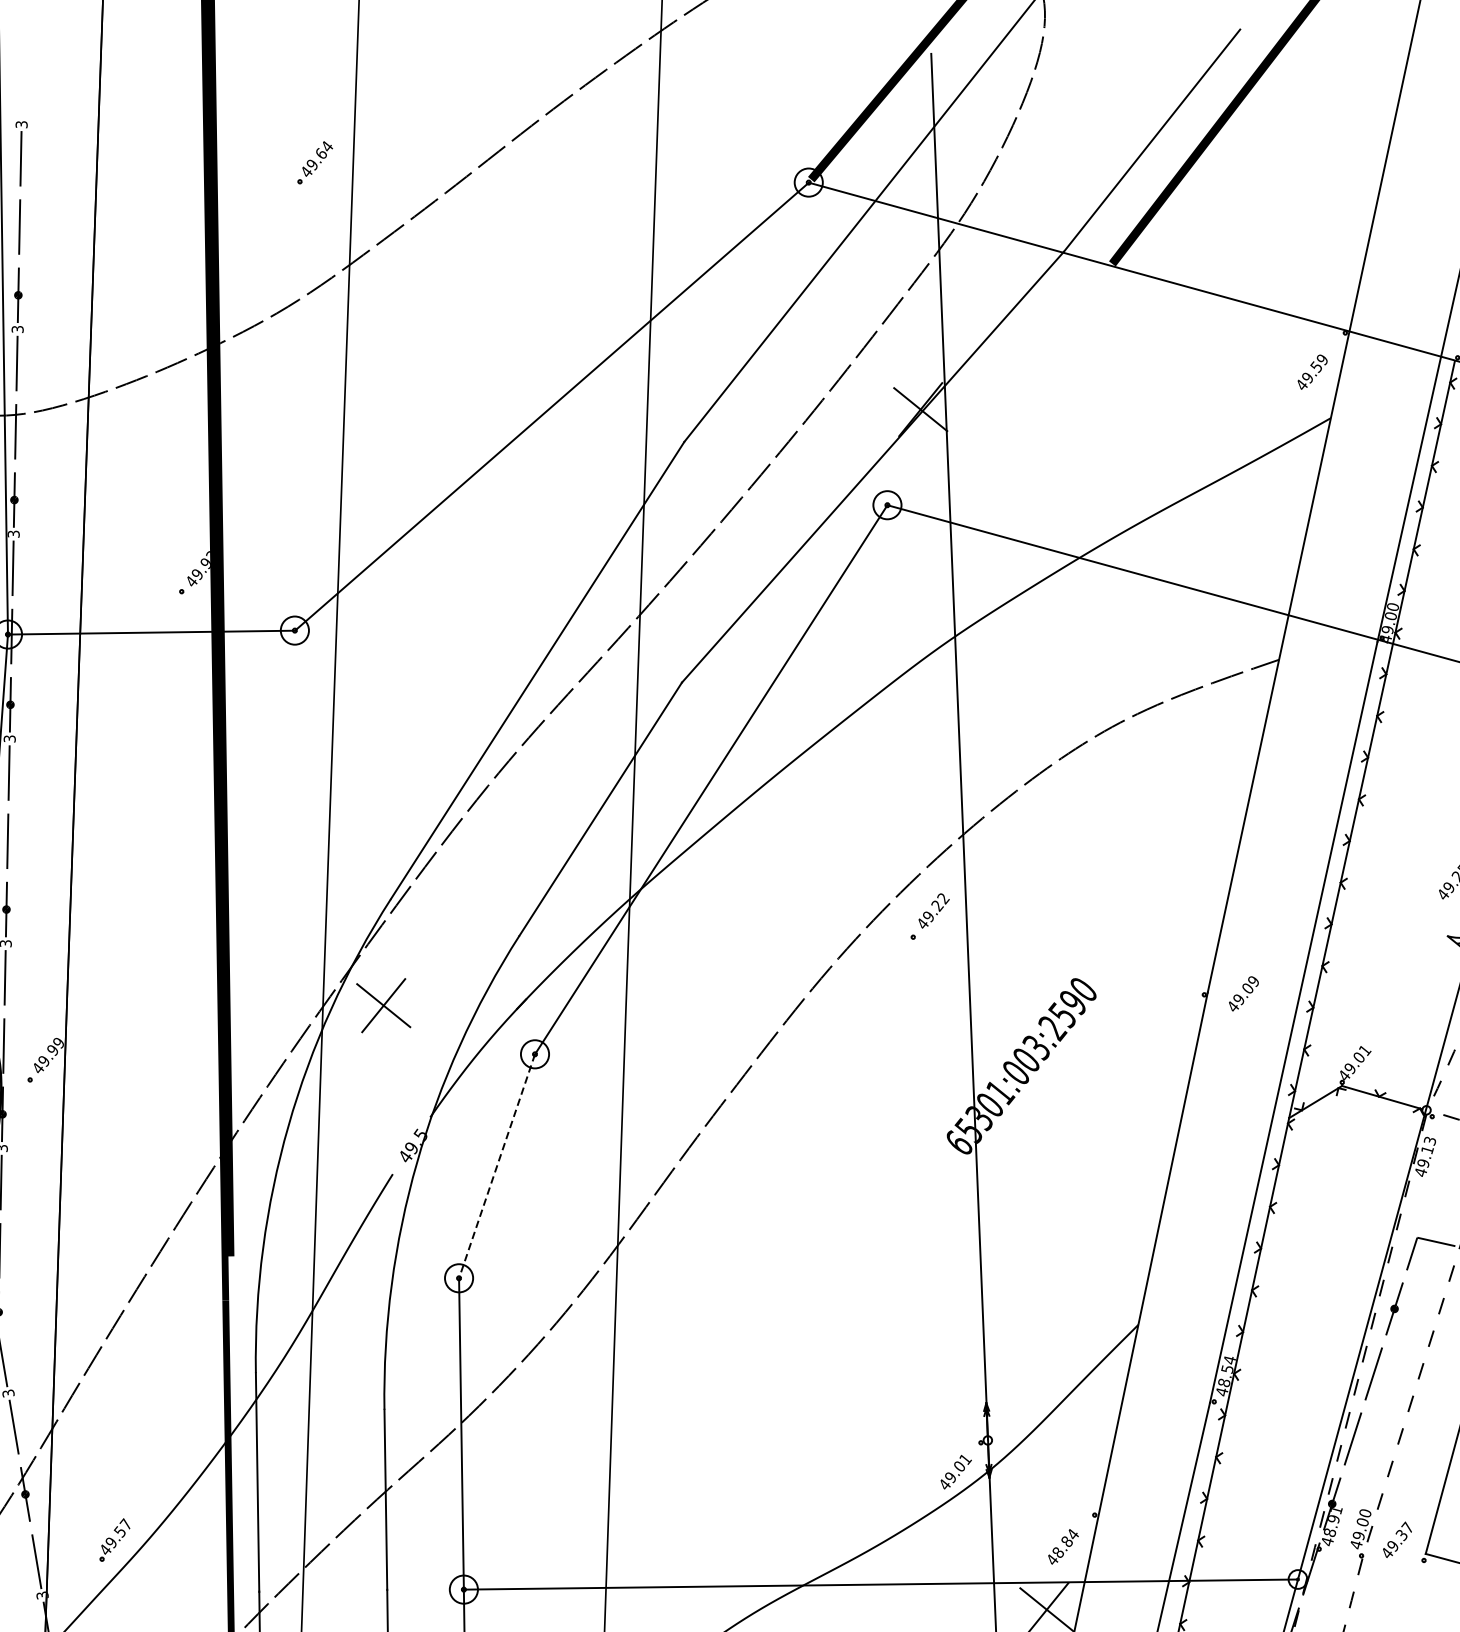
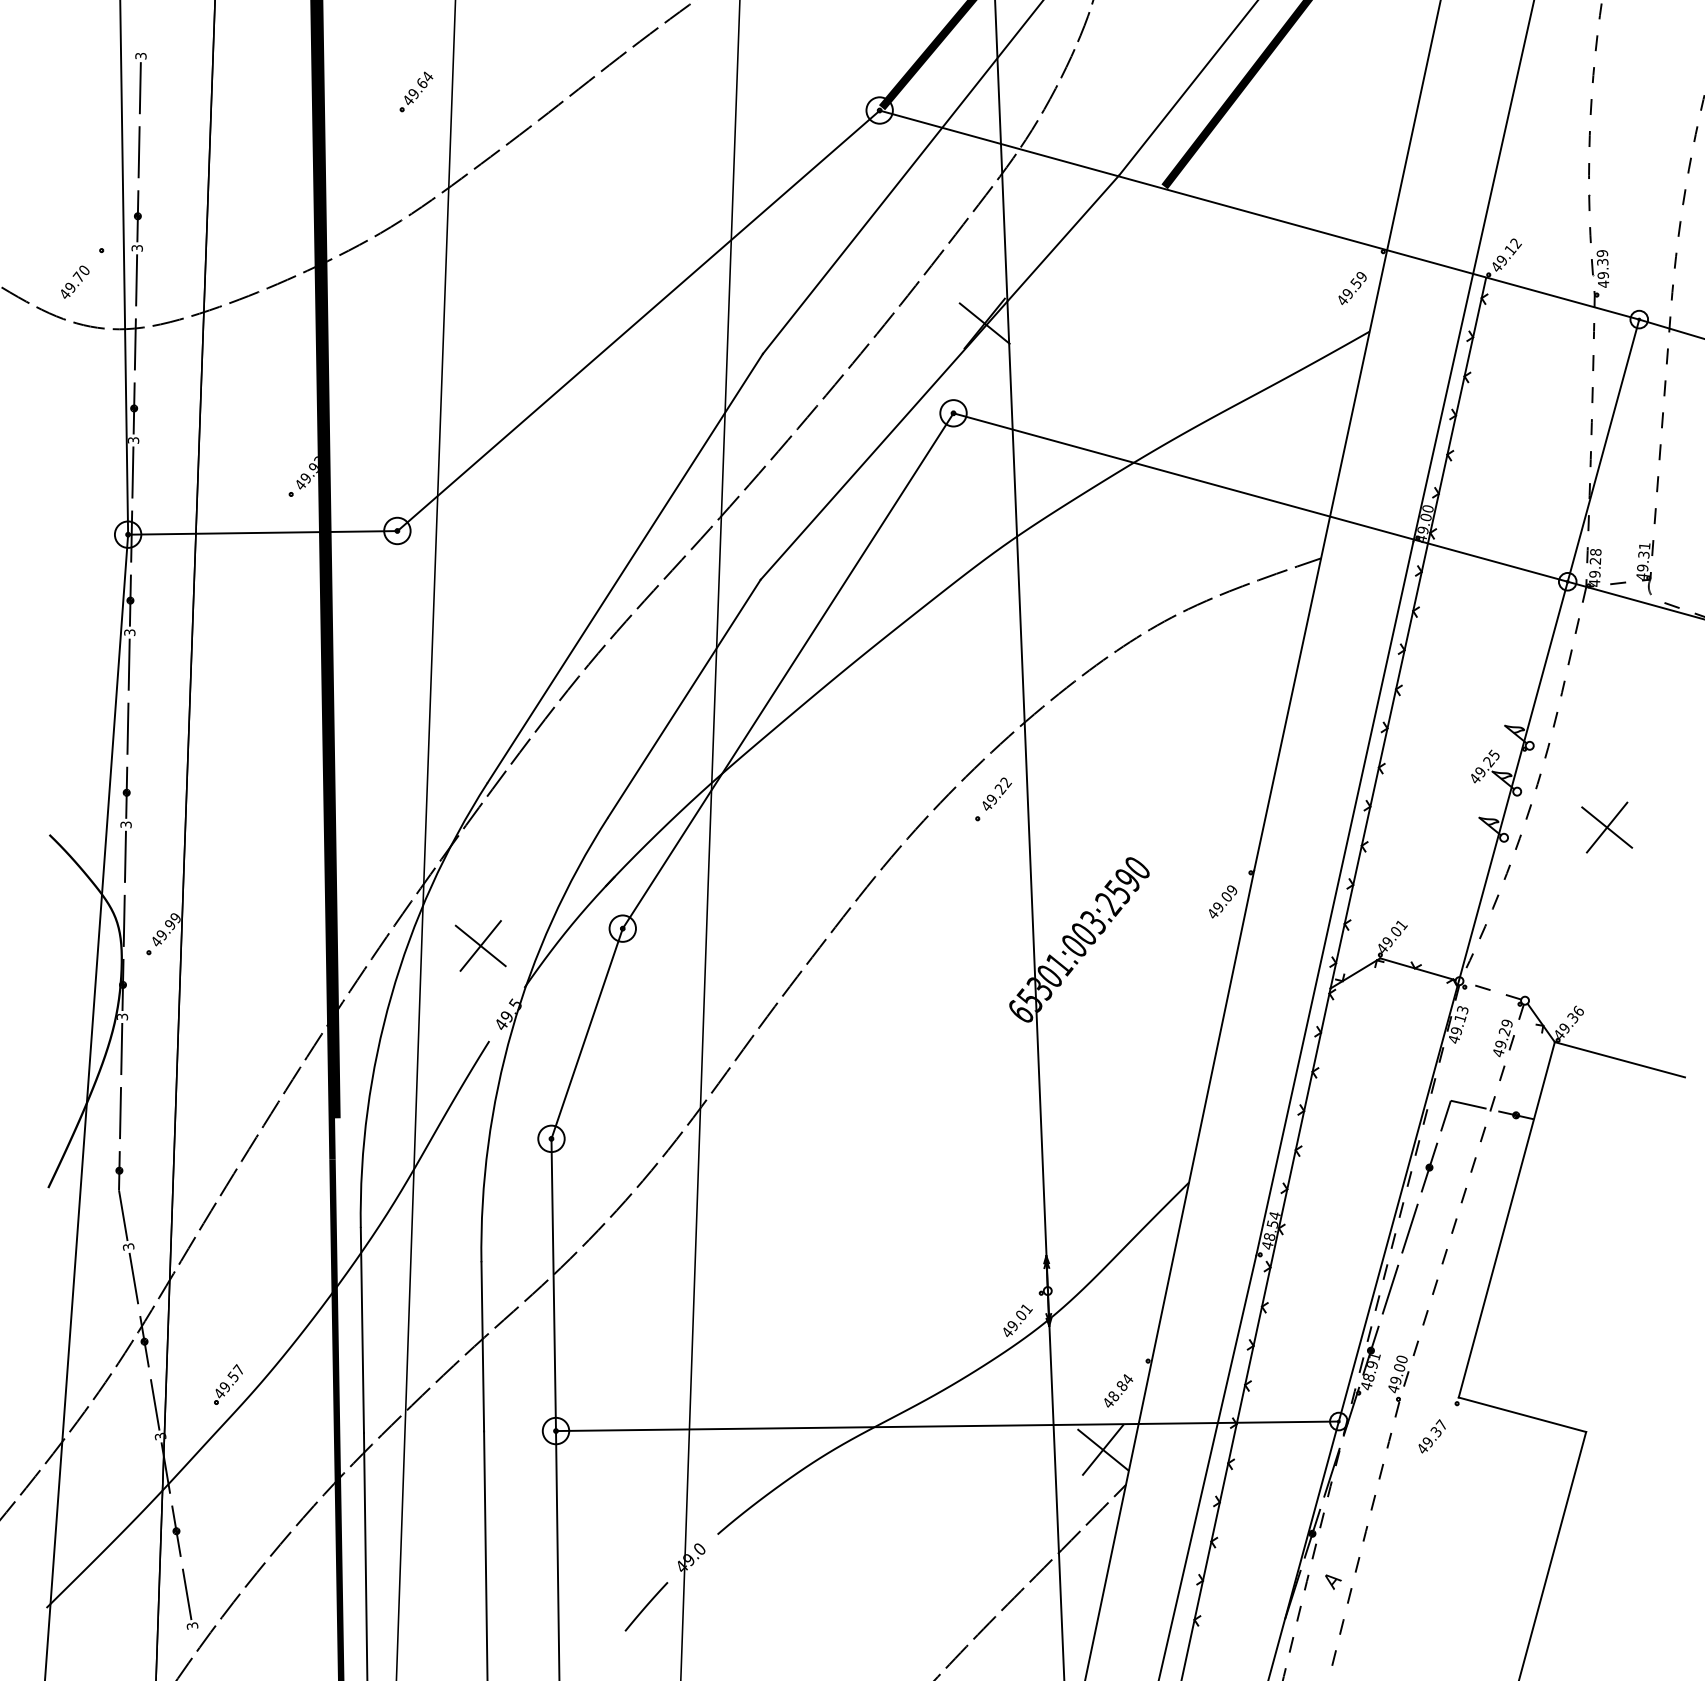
text: (1244, 993) -> (1223, 901), moved
part: (383, 1005) -> (480, 945), moved
line: (497, 1166) -> (587, 1033), dashed -> solid
text: (1396, 1540) -> (1431, 1436), moved

